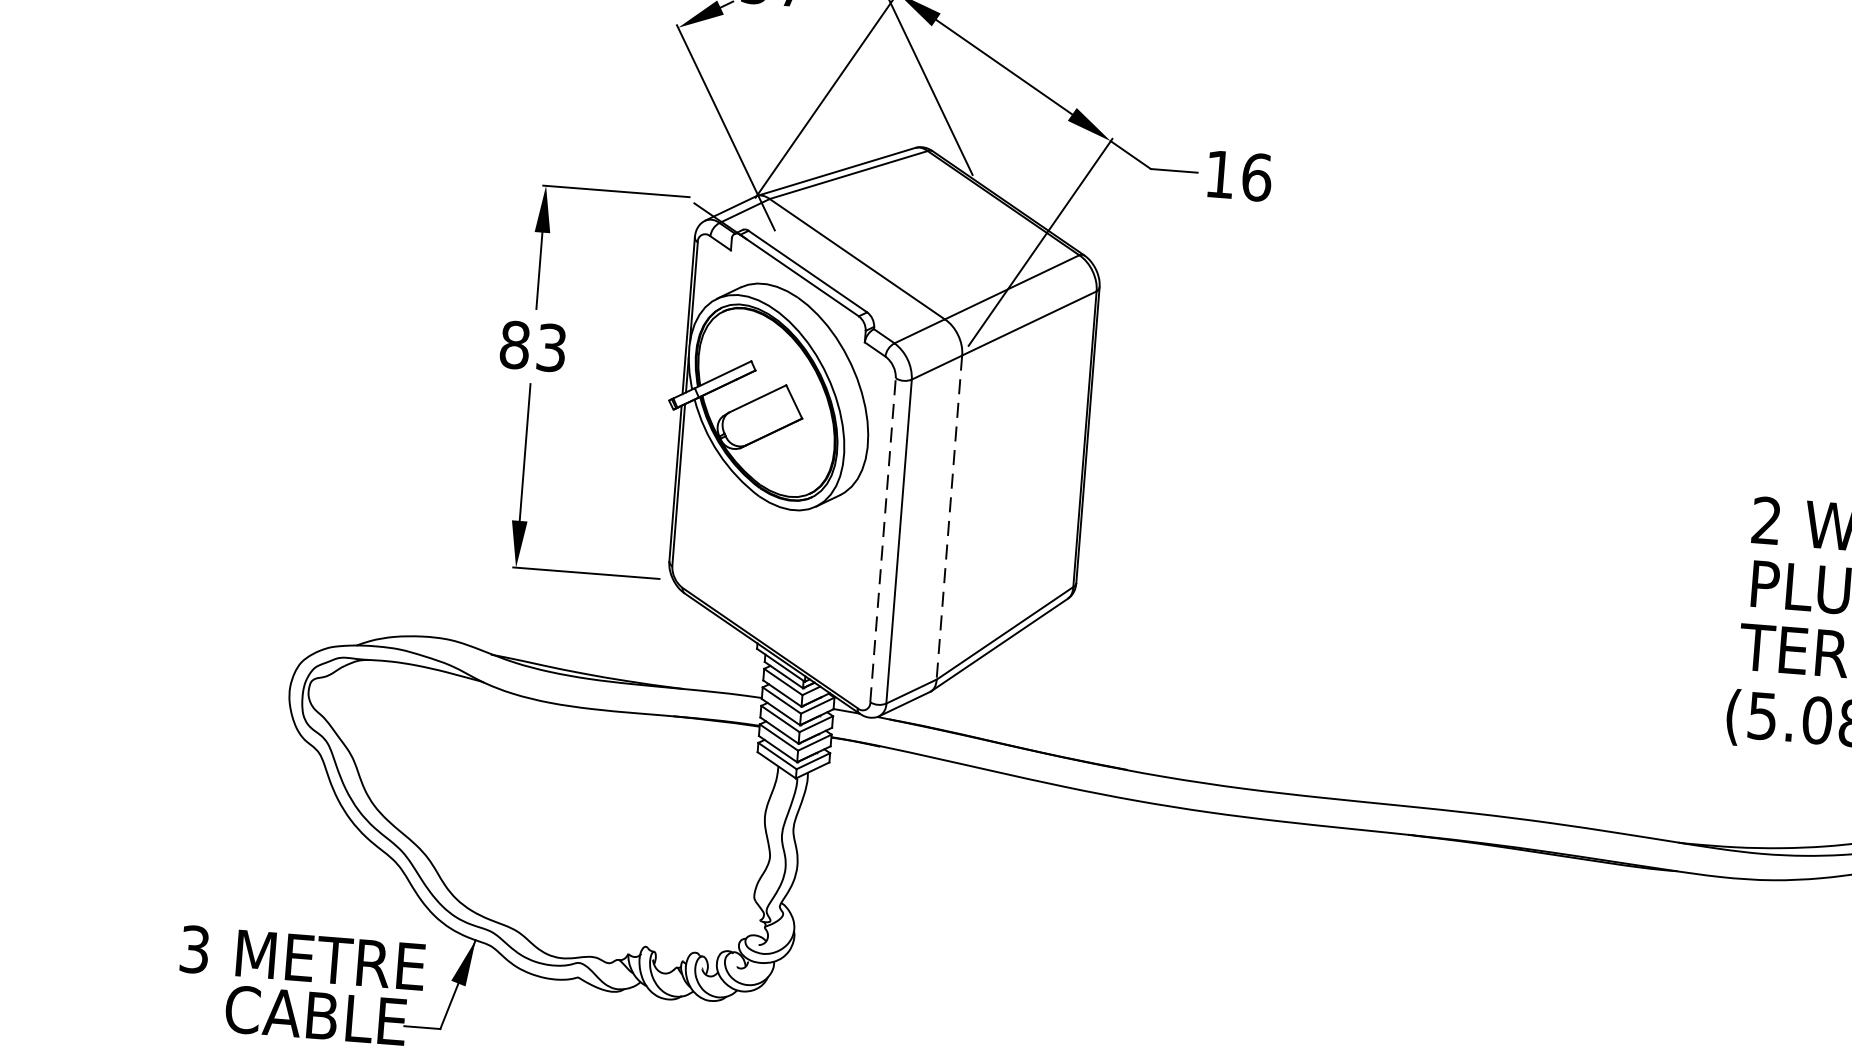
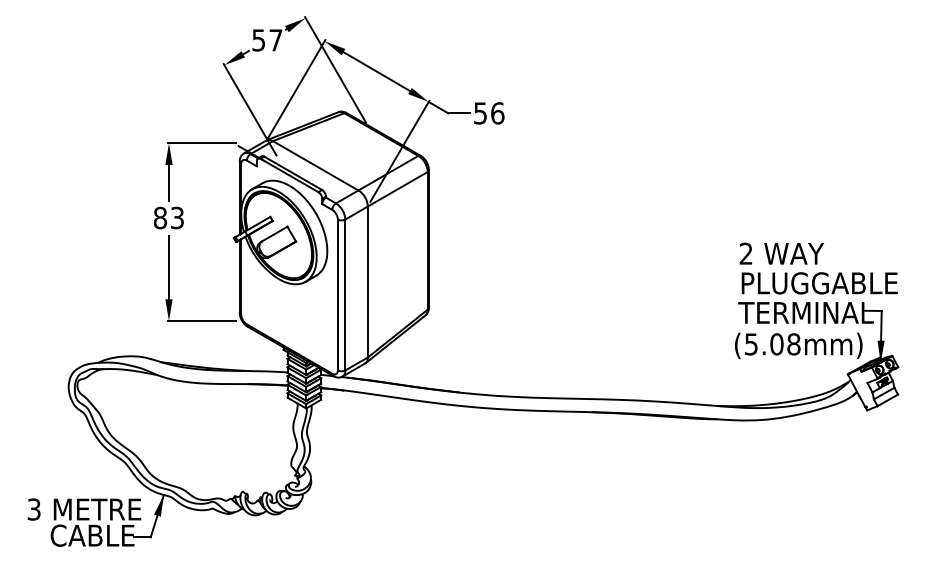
text: (1219, 174) -> (480, 113), 16 -> 56
line: (948, 518) -> (367, 282), dashed -> solid
line: (882, 539) -> (337, 294), dashed -> solid

